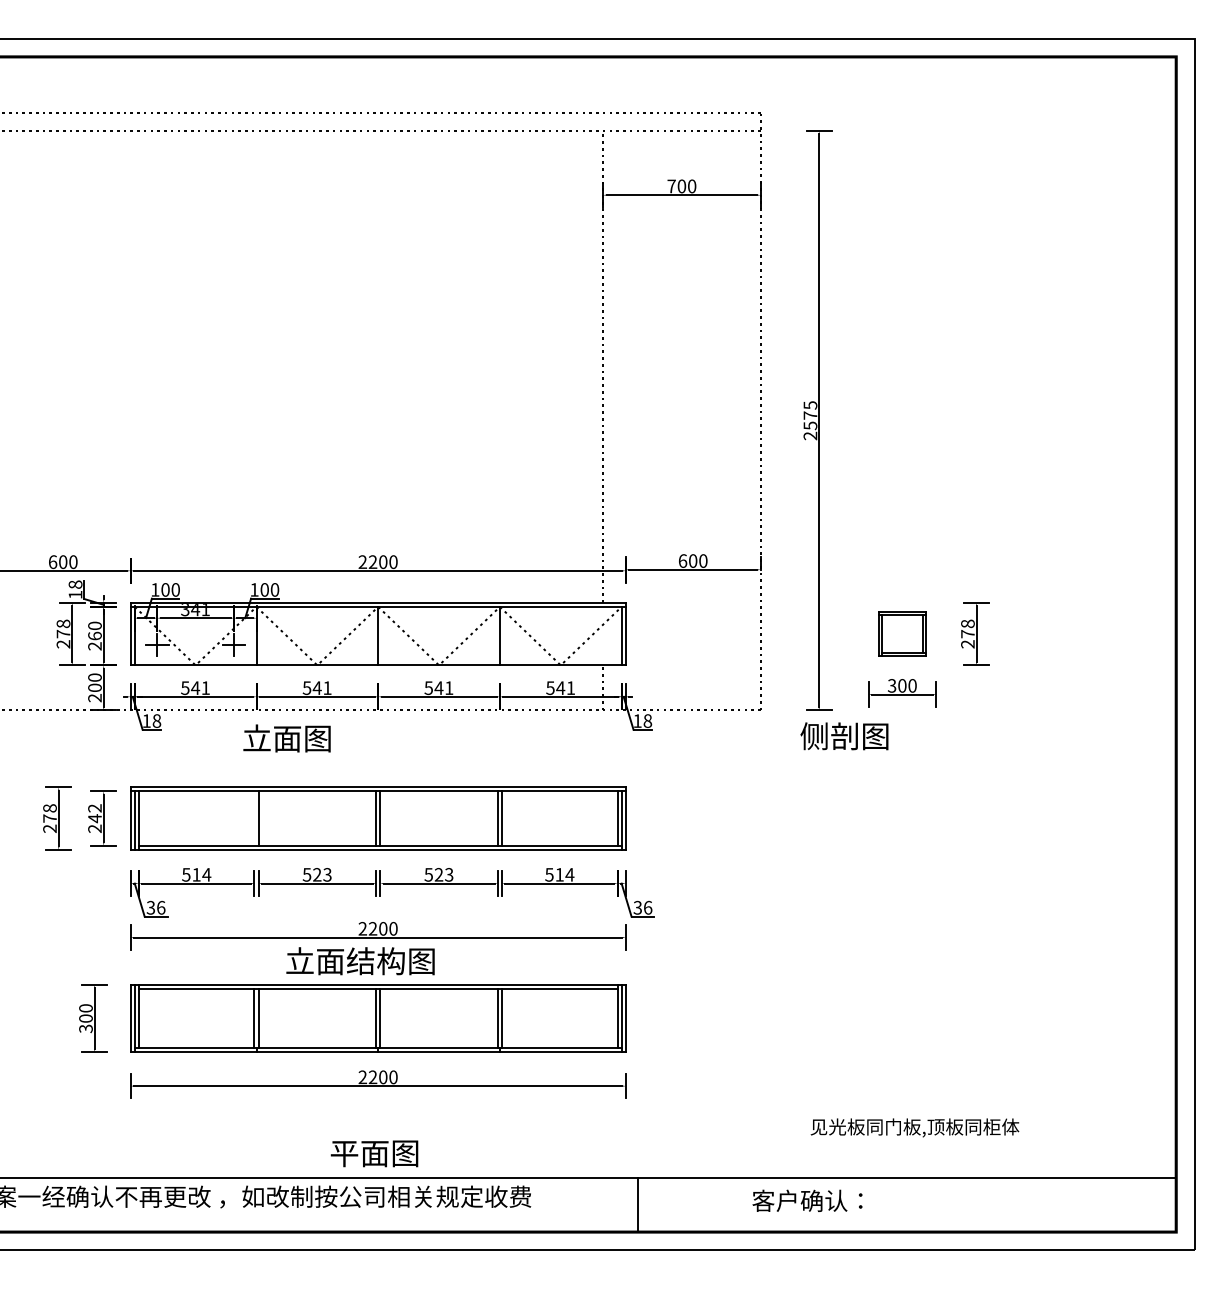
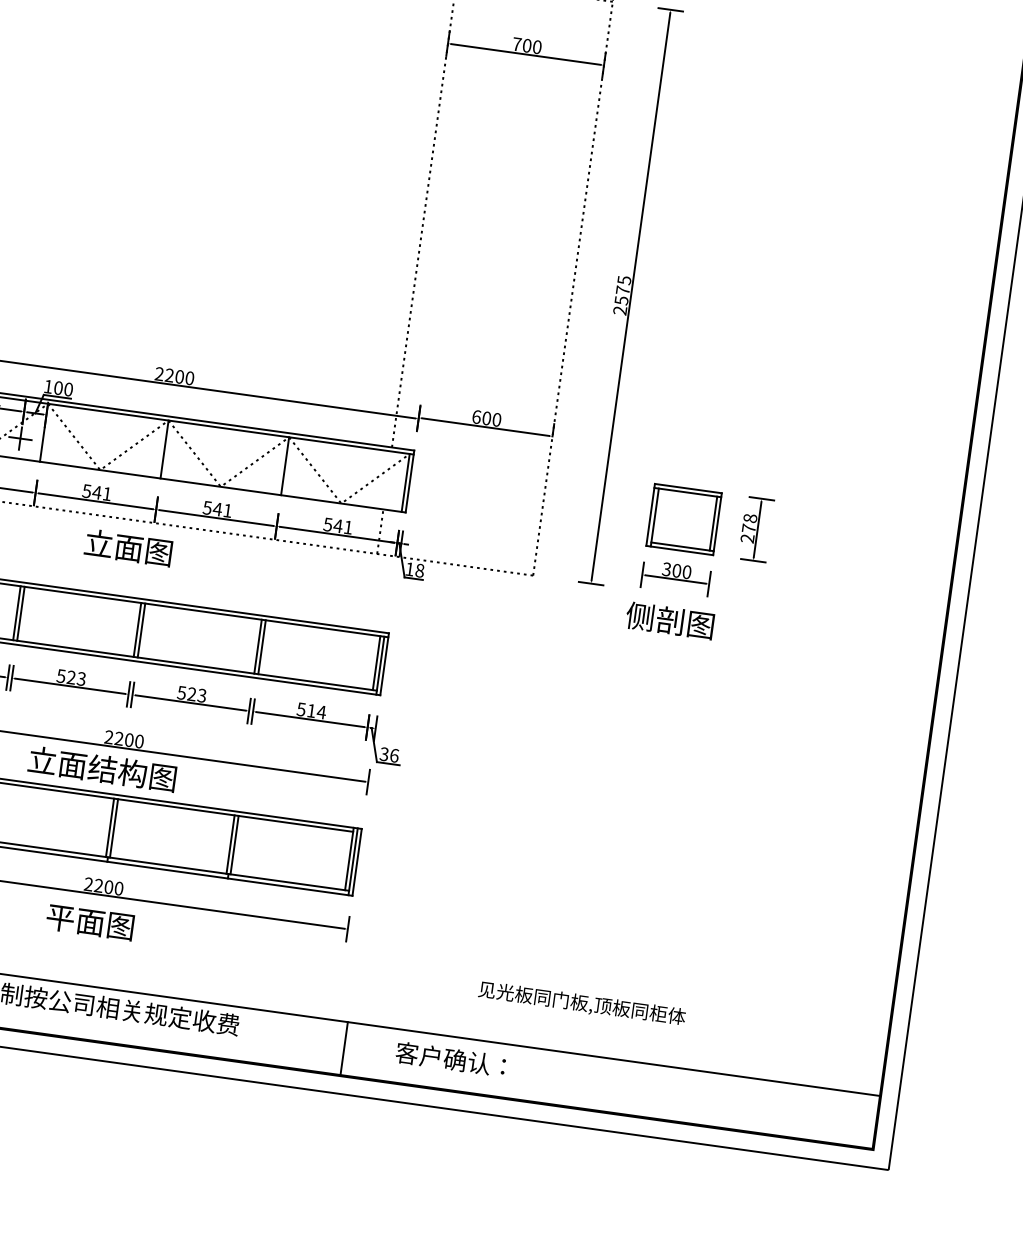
part: (902, 633) -> (684, 518), size x1.43
text: (844, 736) -> (670, 620), moved
text: (286, 738) -> (127, 547), moved
line: (254, 818) -> (16, 613), added
text: (914, 1127) -> (581, 1003), moved
text: (374, 1153) -> (90, 922), moved
text: (807, 1200) -> (450, 1059), moved

